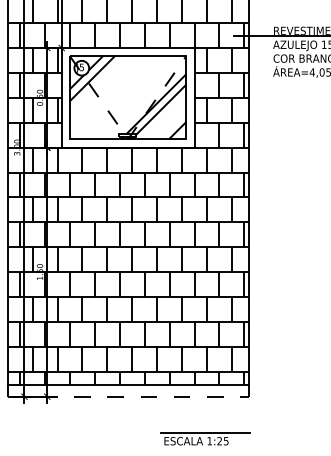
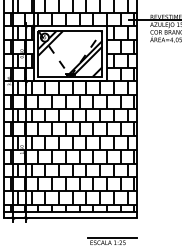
line: (128, 397) -> (70, 218), dashed -> solid

